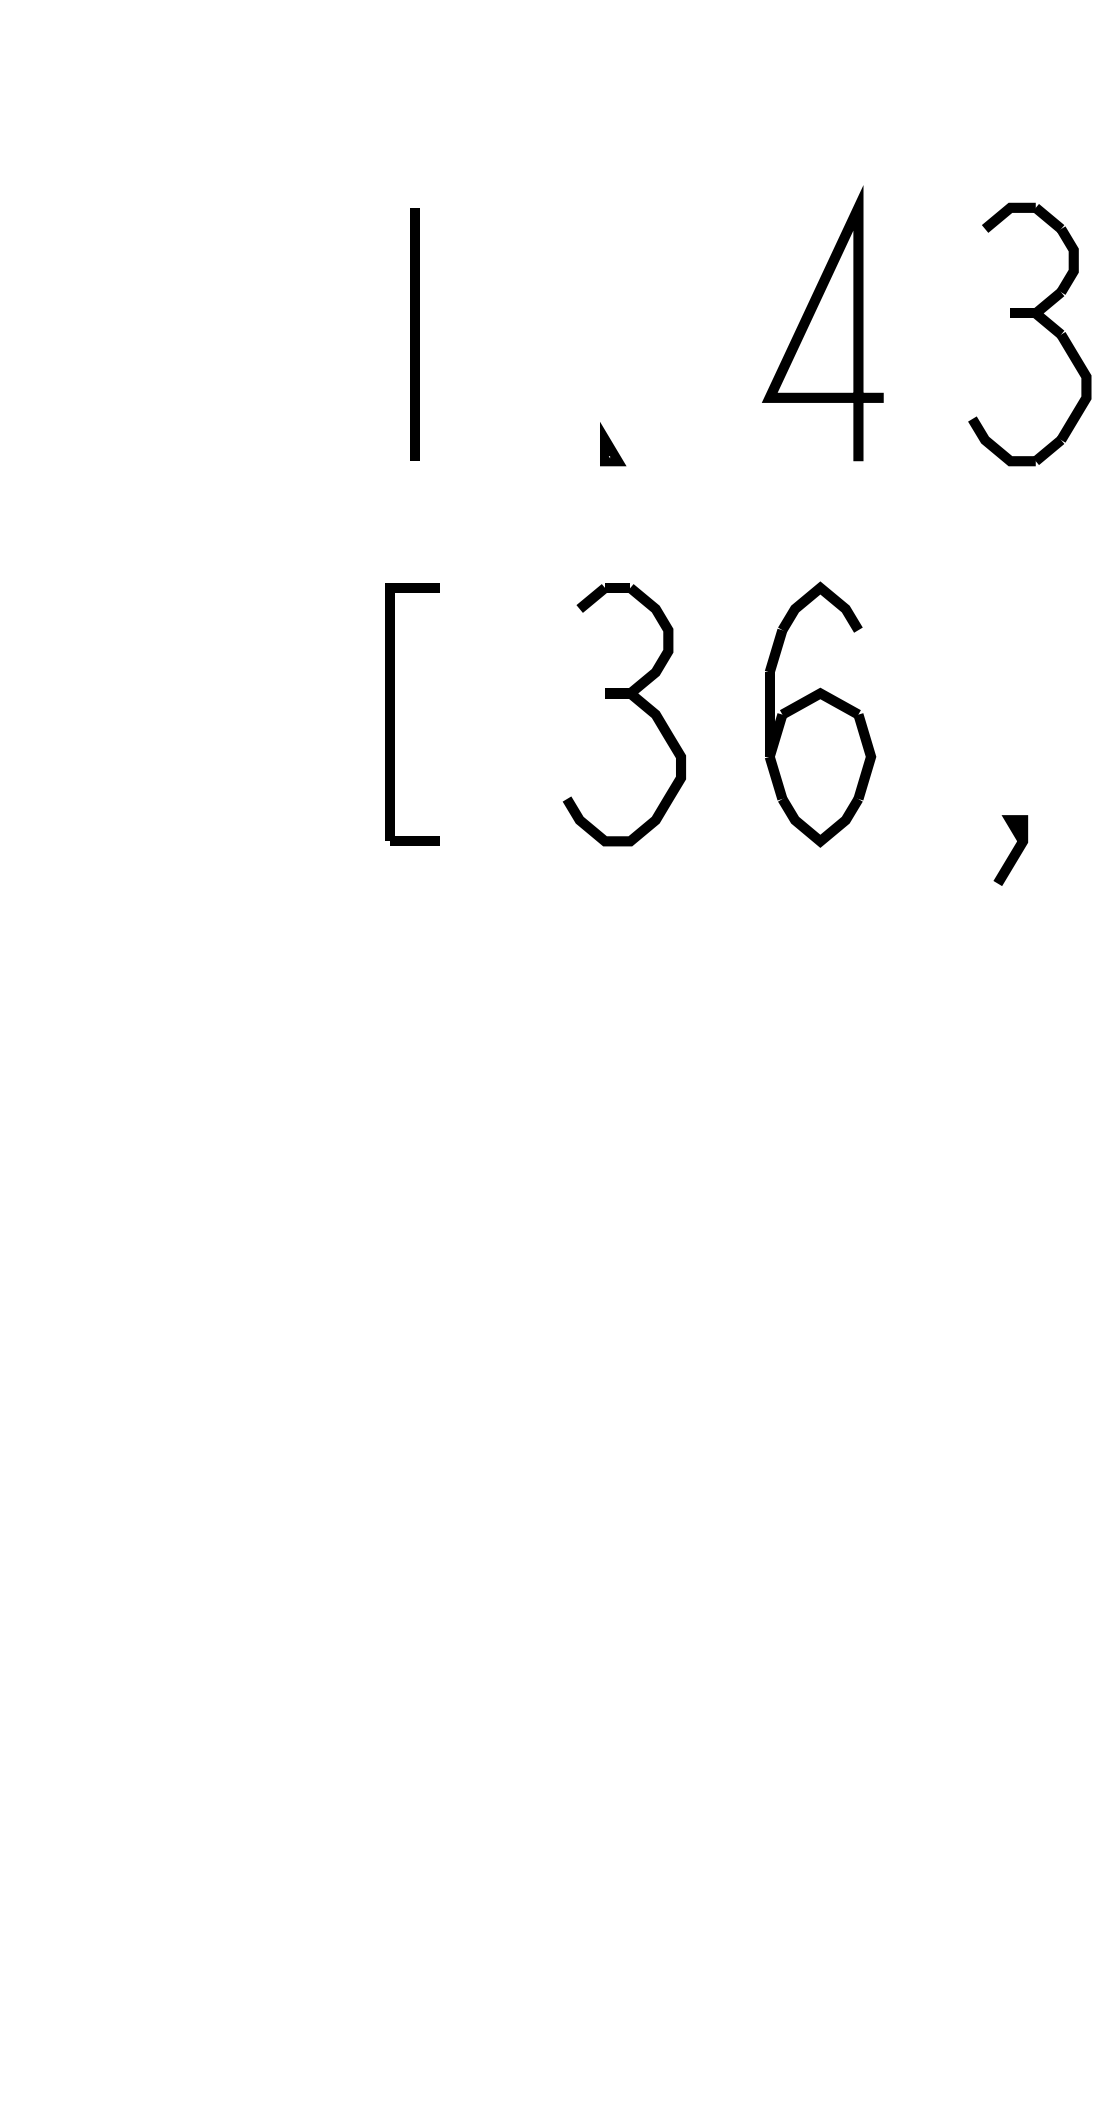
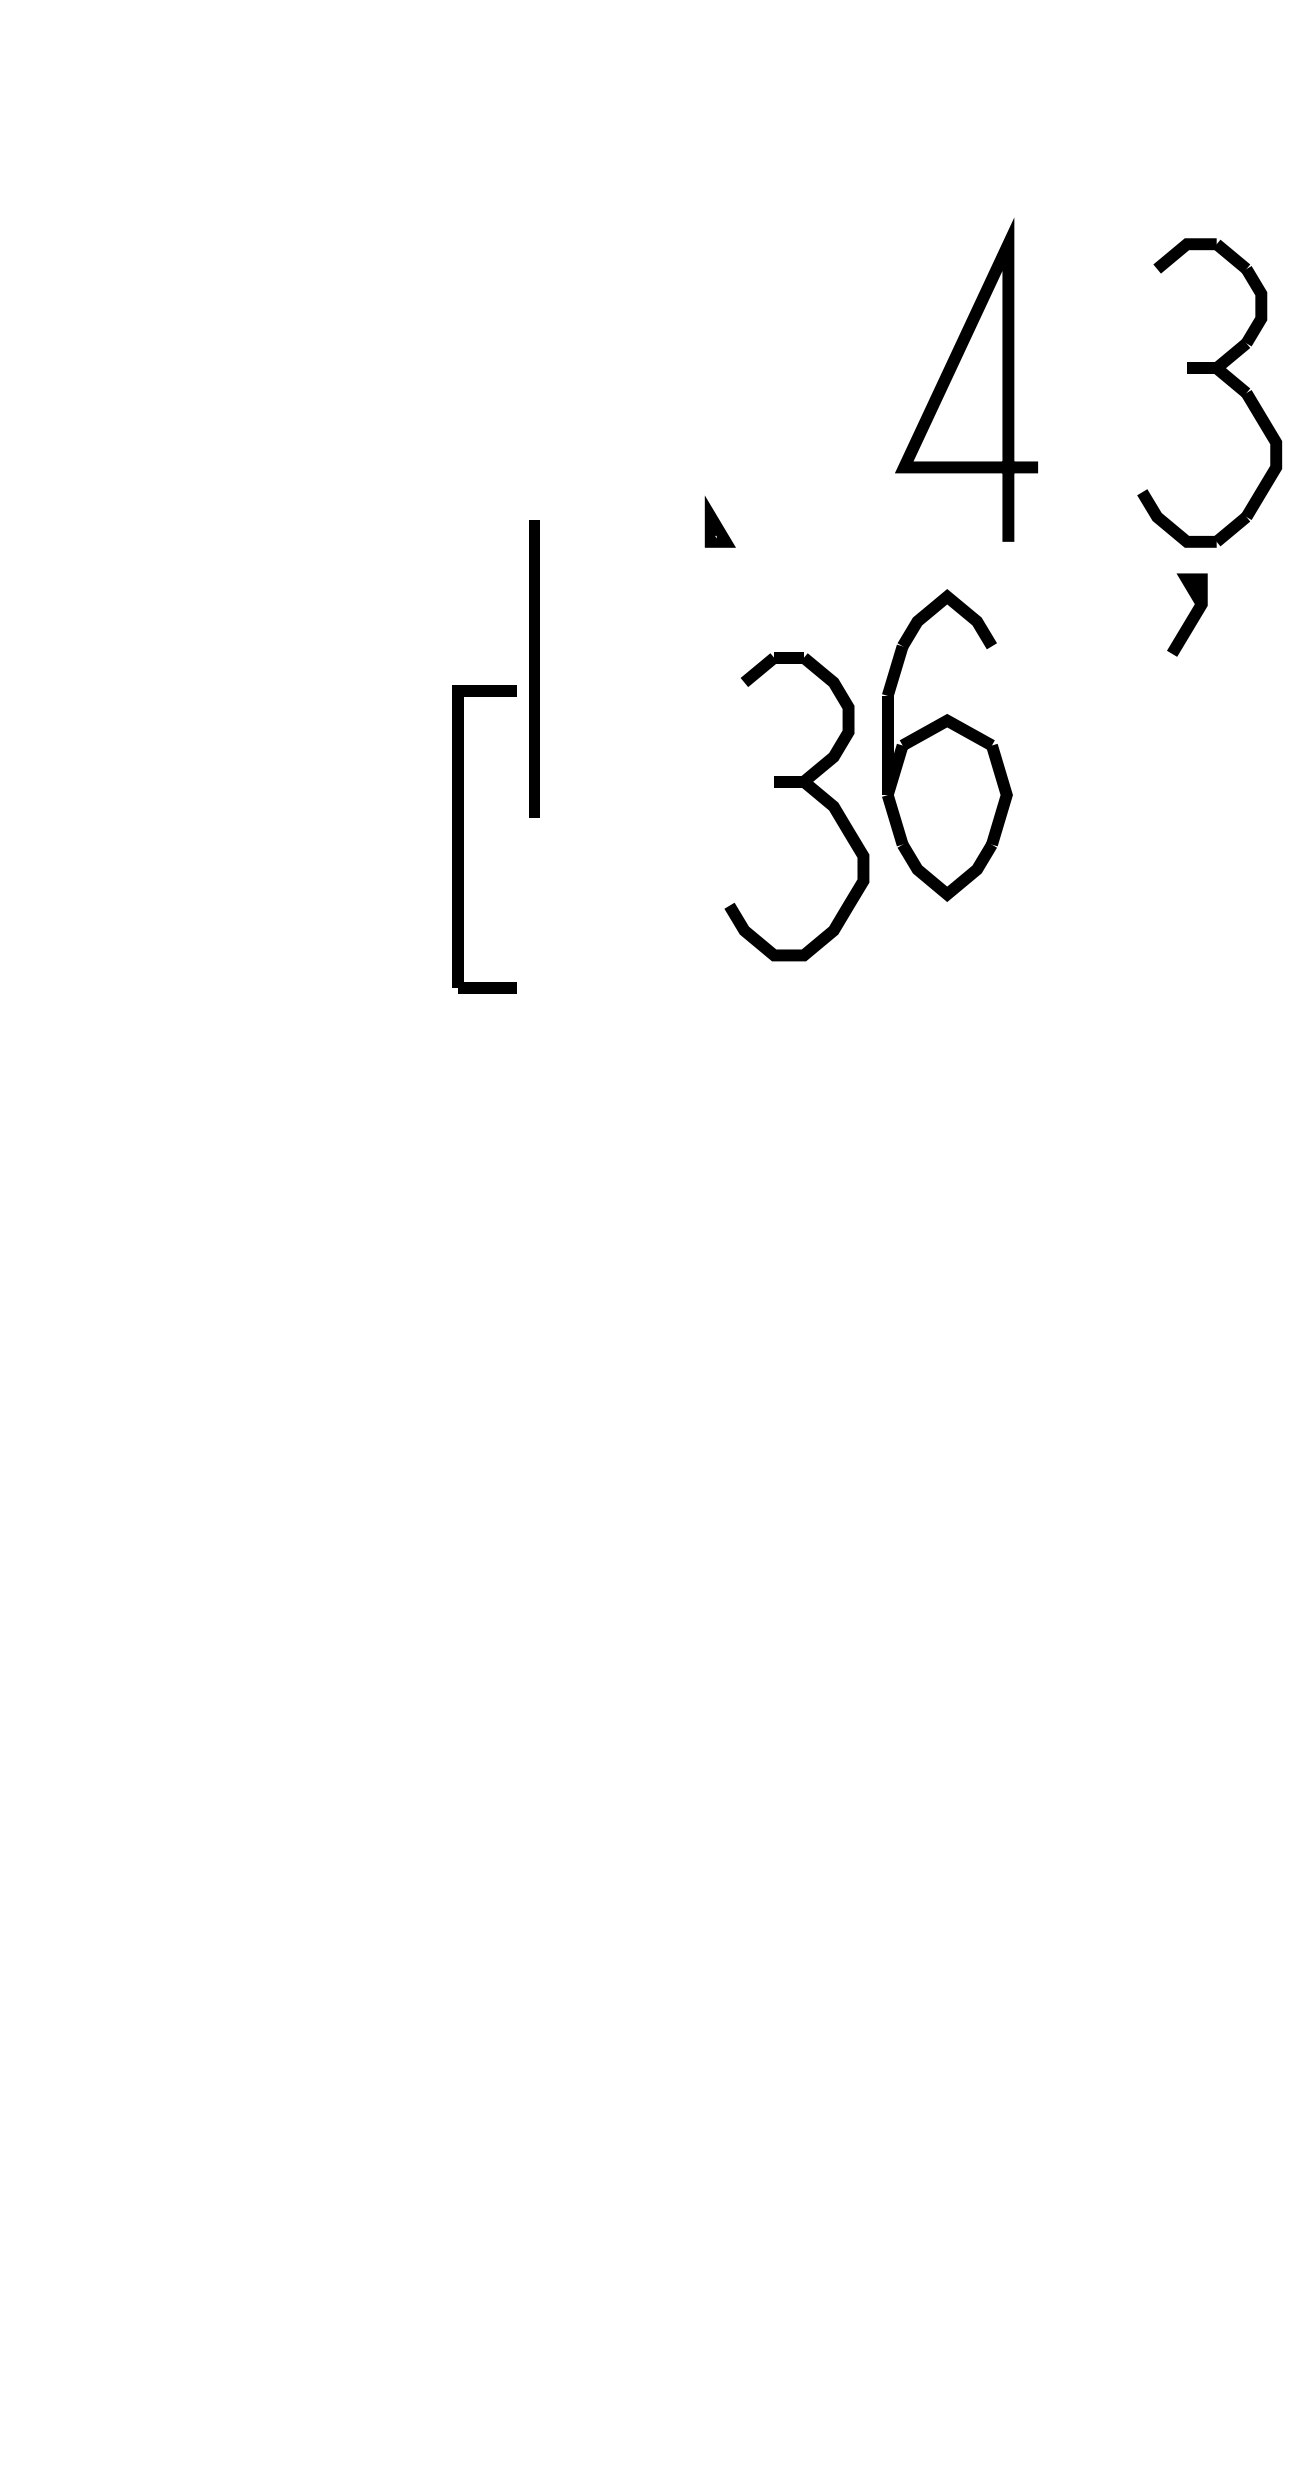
line: (414, 334) -> (533, 669), moved
part: (634, 703) -> (808, 793), moved
part: (820, 714) -> (947, 745), moved
line: (1011, 850) -> (1188, 614), moved

